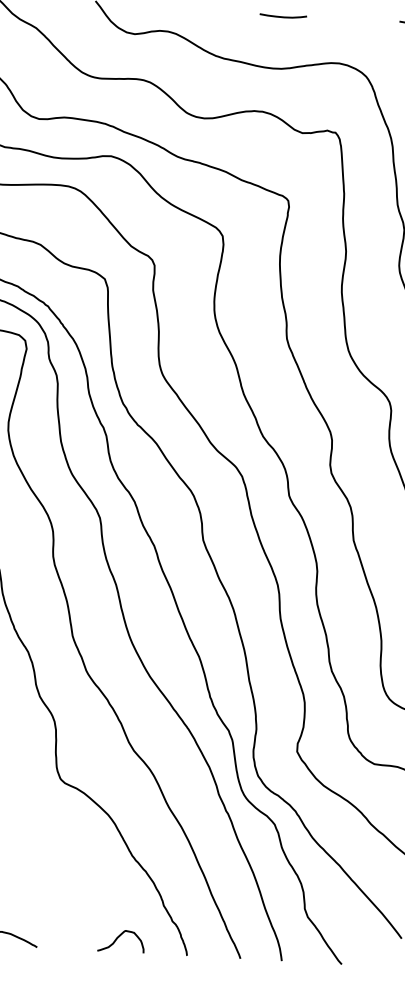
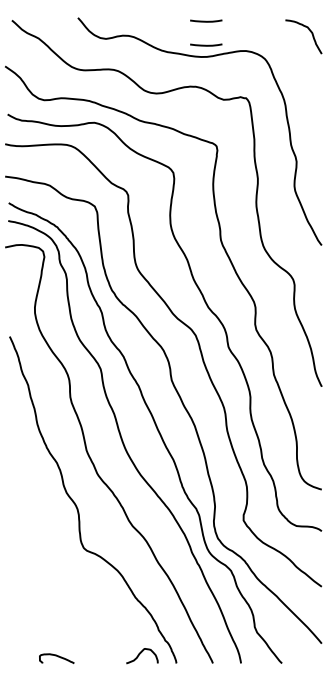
line: (281, 50) -> (206, 44), added
curve: (118, 938) -> (140, 654), moved

